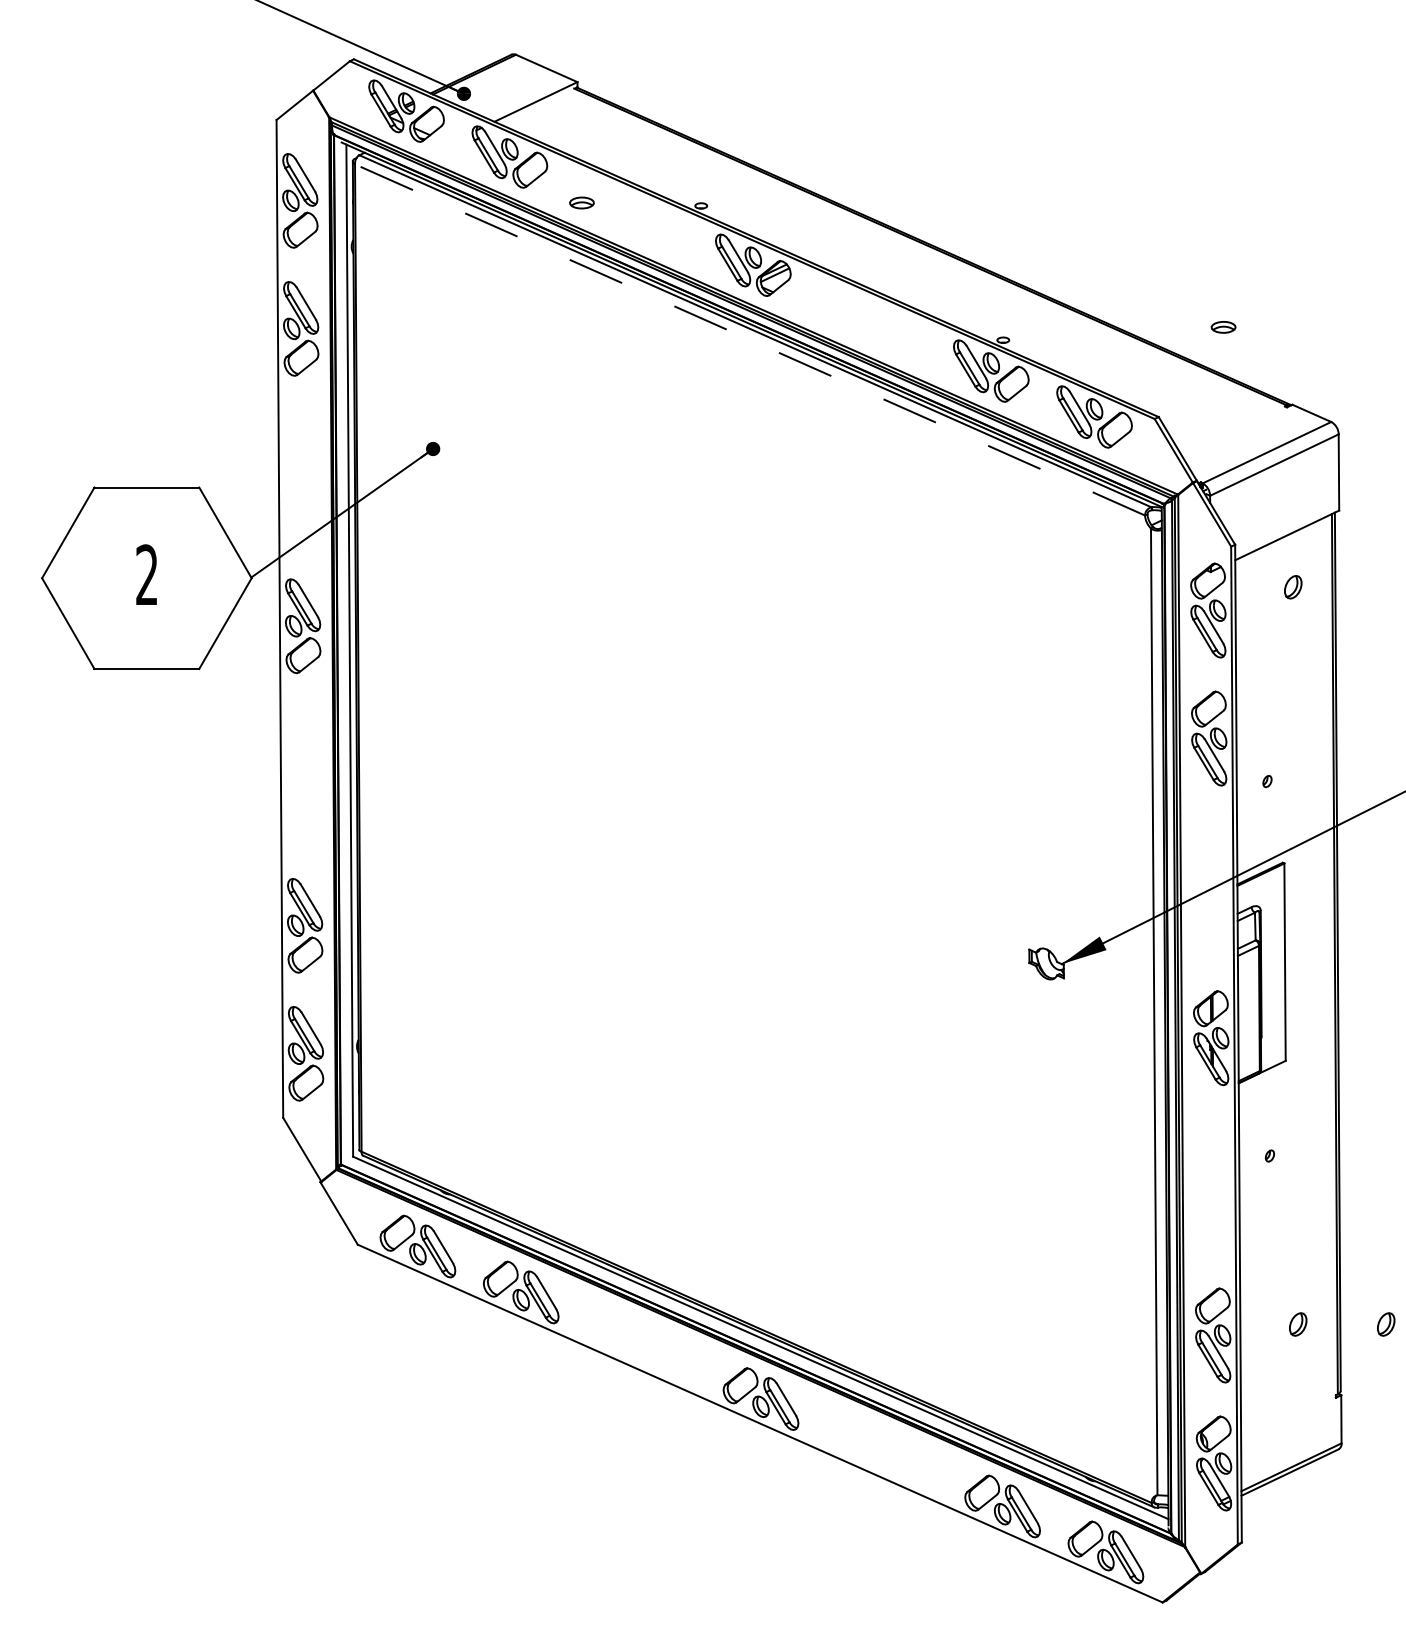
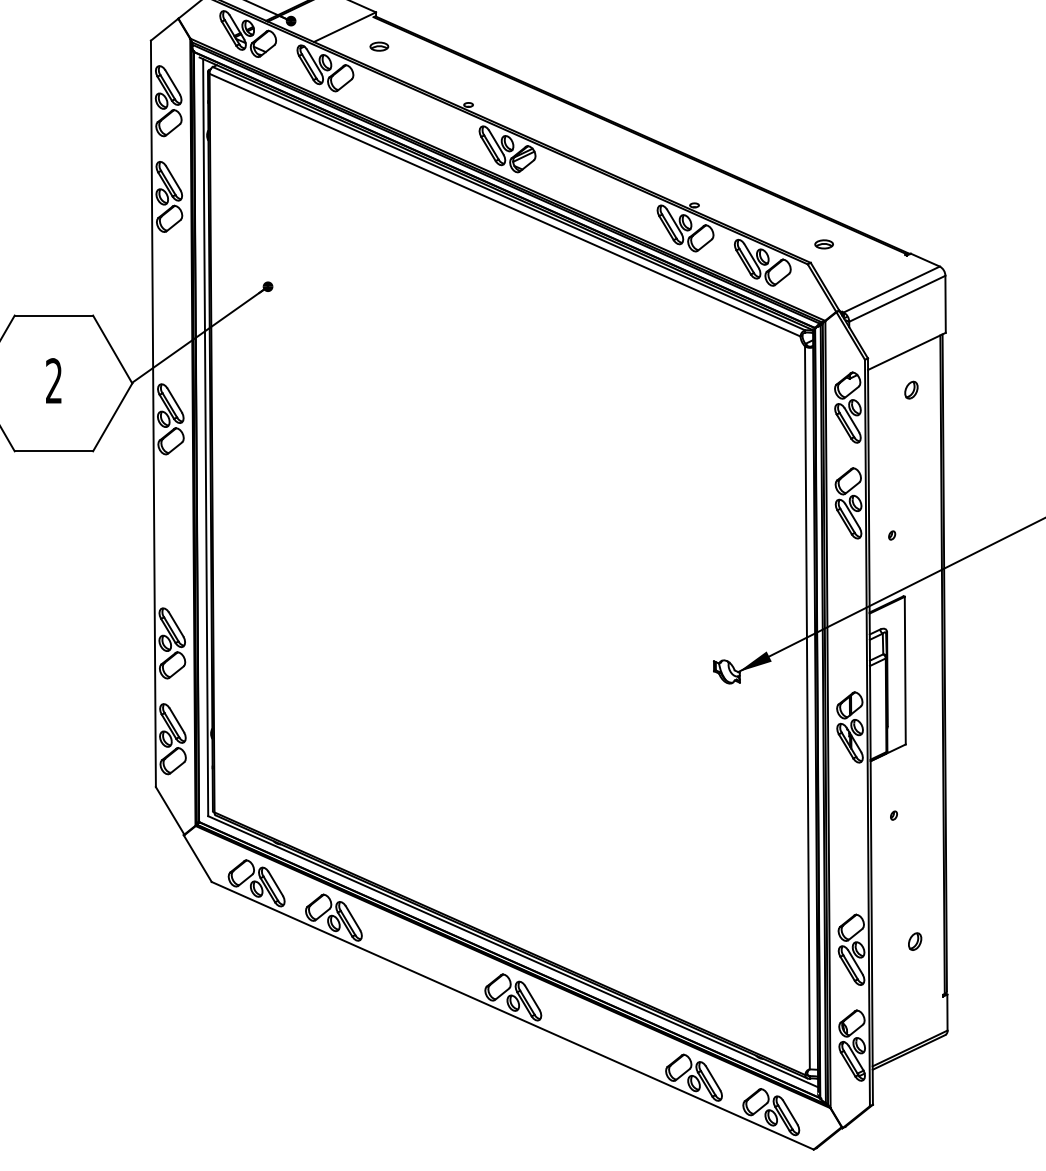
part: (581, 202) -> (379, 46), moved
part: (1223, 327) -> (824, 244), moved
line: (749, 339) -> (504, 204), dashed -> solid
part: (1386, 1324) -> (981, 941), removed

